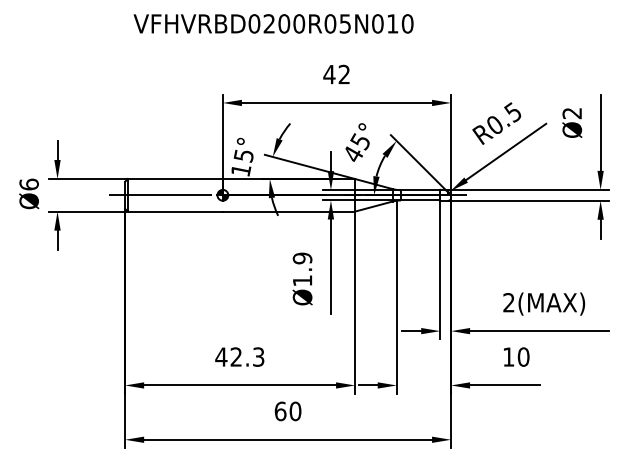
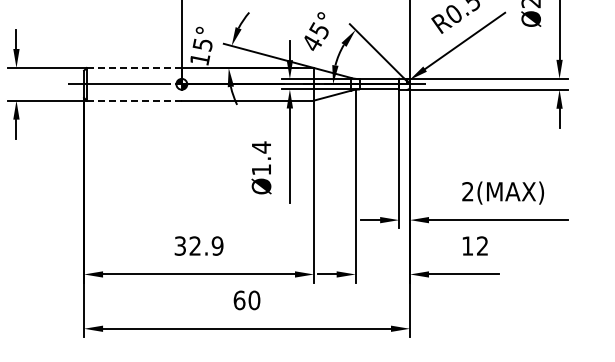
line: (175, 179) -> (134, 68), solid -> dashed
line: (175, 211) -> (134, 100), solid -> dashed
text: (302, 258) -> (261, 147), Ø1.9 -> Ø1.4
text: (239, 356) -> (198, 245), 42.3 -> 32.9
text: (523, 356) -> (482, 245), 10 -> 12

